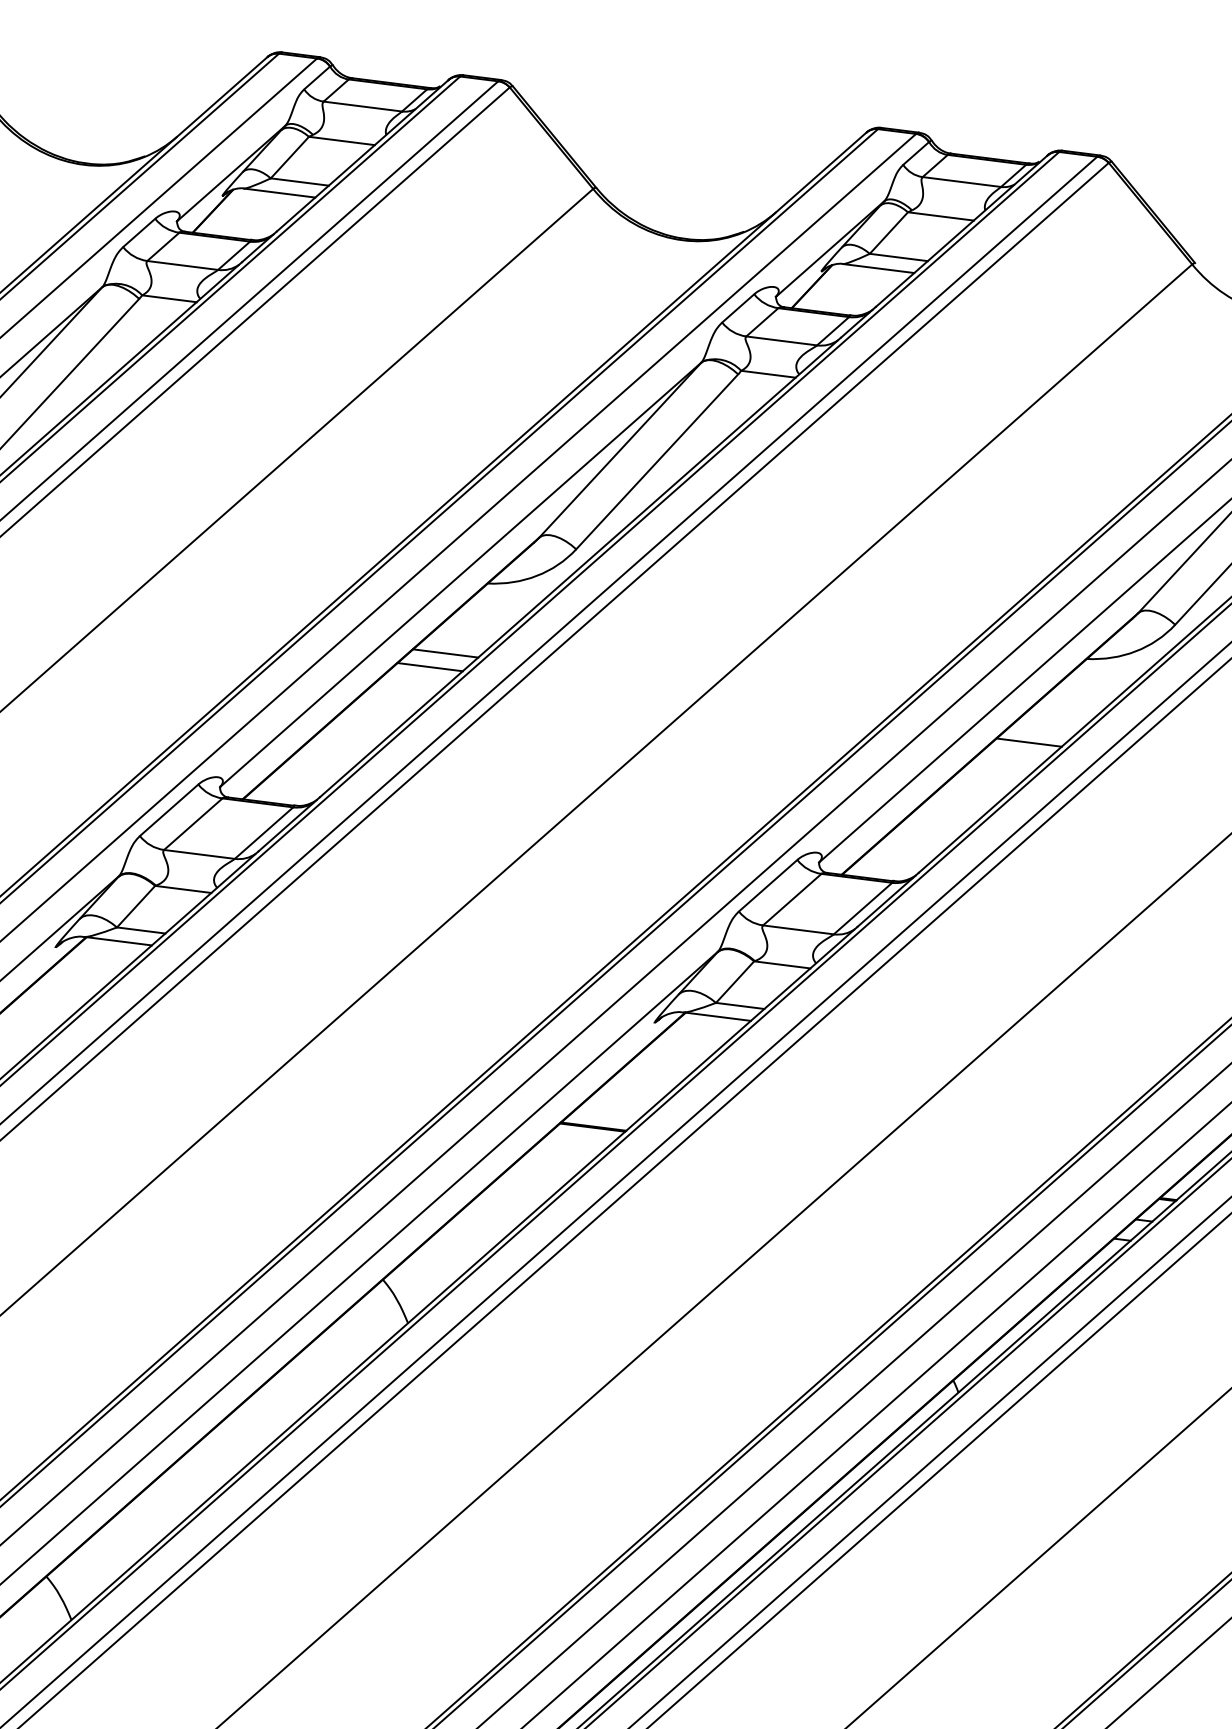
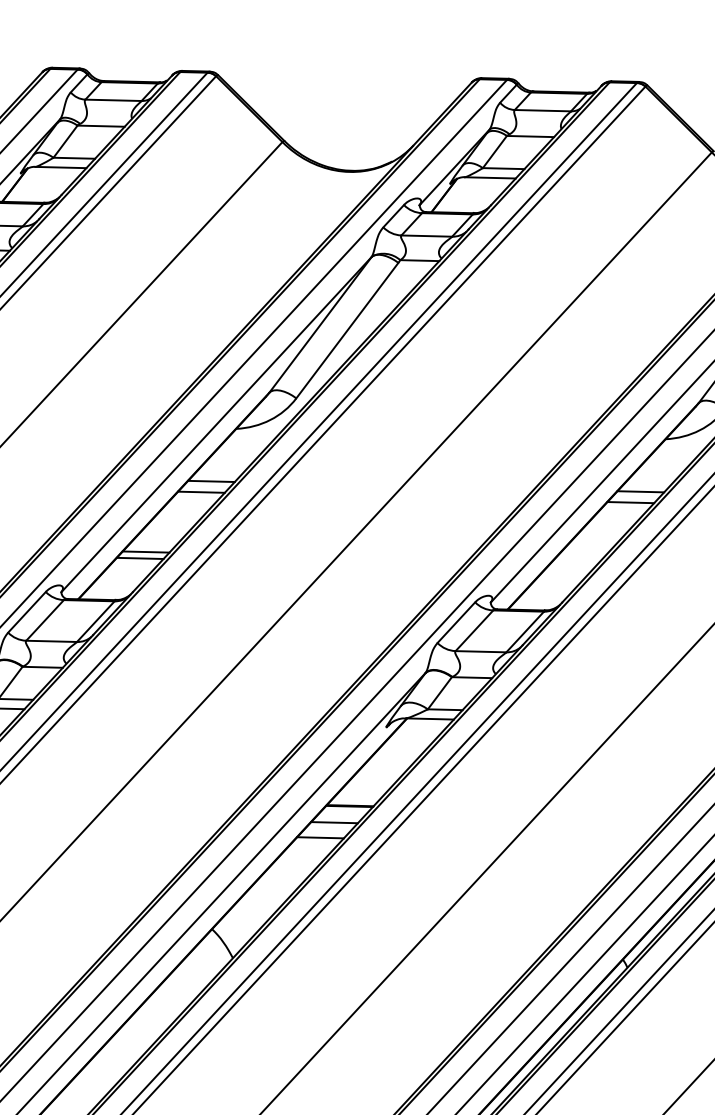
line: (1044, 728) -> (640, 491), added
line: (343, 742) -> (145, 551), added
line: (334, 750) -> (139, 558), added
line: (568, 1148) -> (333, 822), added
line: (547, 1167) -> (320, 837), added

